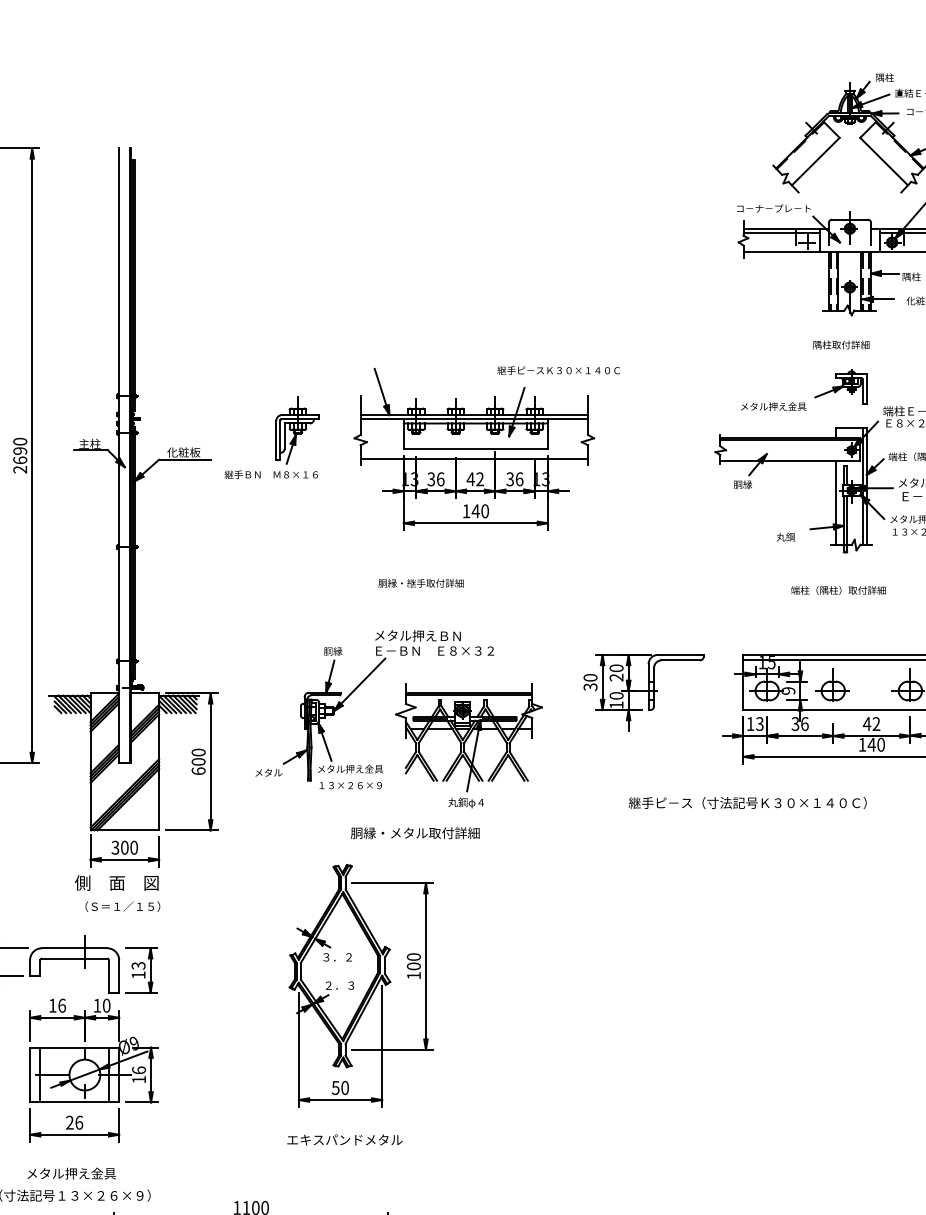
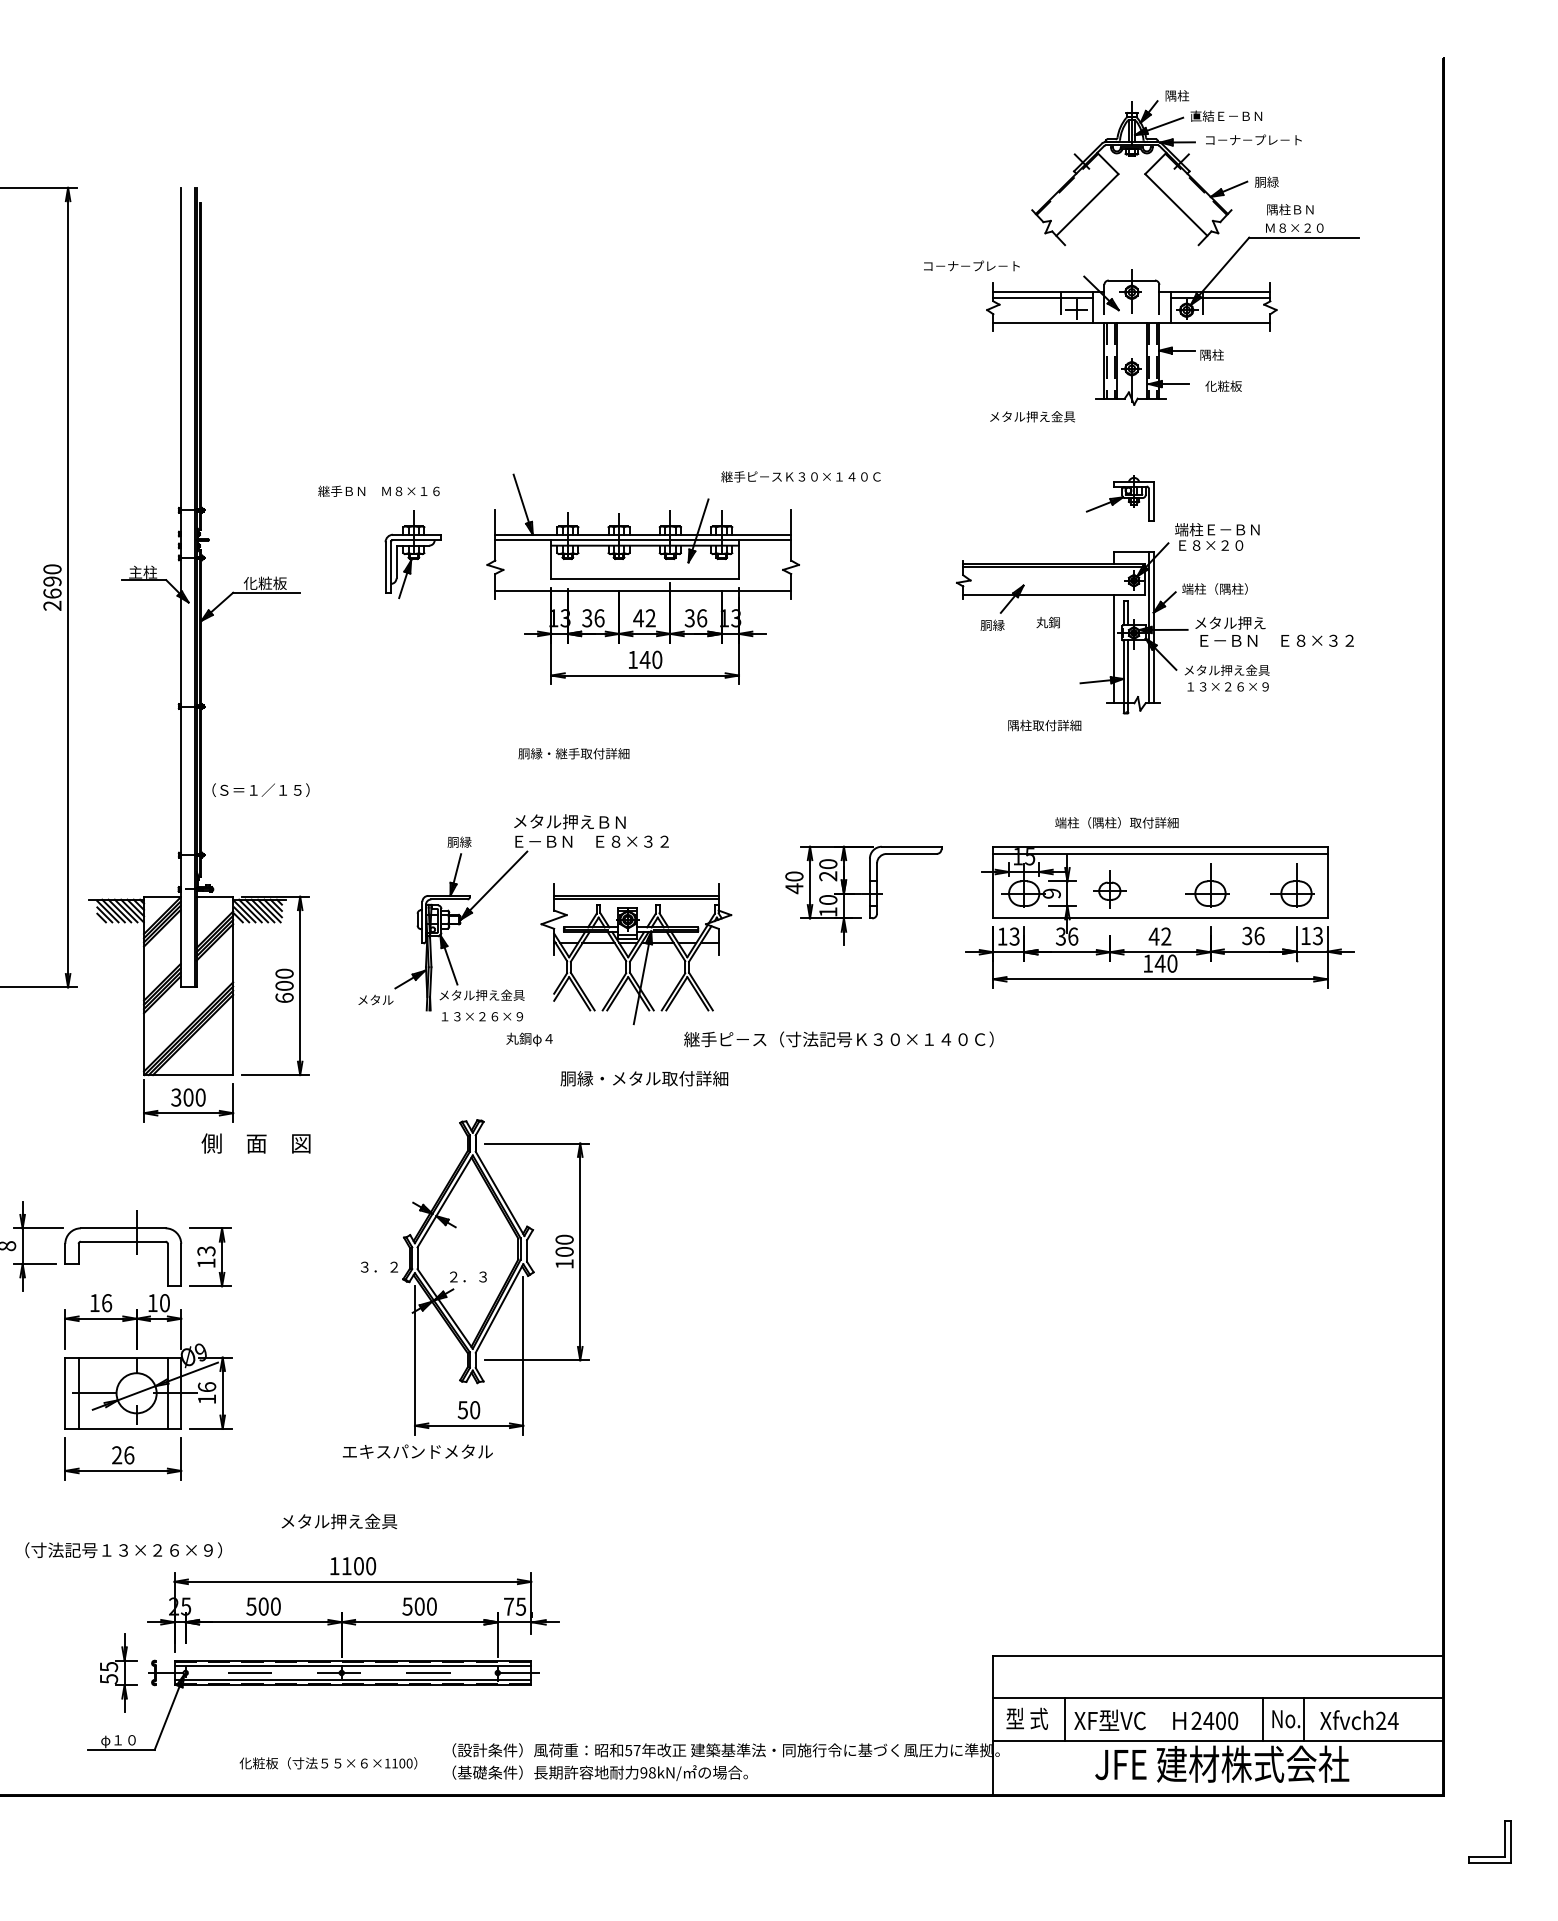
text: (773, 208) -> (971, 265), moved
text: (841, 344) -> (1044, 725), moved
text: (558, 370) -> (800, 476), moved
text: (773, 406) -> (1032, 416), moved
text: (270, 474) -> (378, 490), moved
text: (785, 537) -> (1047, 622), moved
text: (838, 590) -> (1116, 822), moved
part: (831, 684) -> (1108, 885), size x0.7
text: (590, 687) -> (794, 888), 30 -> 40
text: (466, 803) -> (529, 1039), moved
text: (747, 803) -> (838, 1039), moved
text: (415, 833) -> (644, 1078), moved
text: (116, 883) -> (255, 1143), moved
text: (122, 906) -> (260, 789), moved
text: (337, 956) -> (379, 1266), moved
text: (344, 1139) -> (417, 1451), moved
text: (71, 1173) -> (339, 1521), moved

